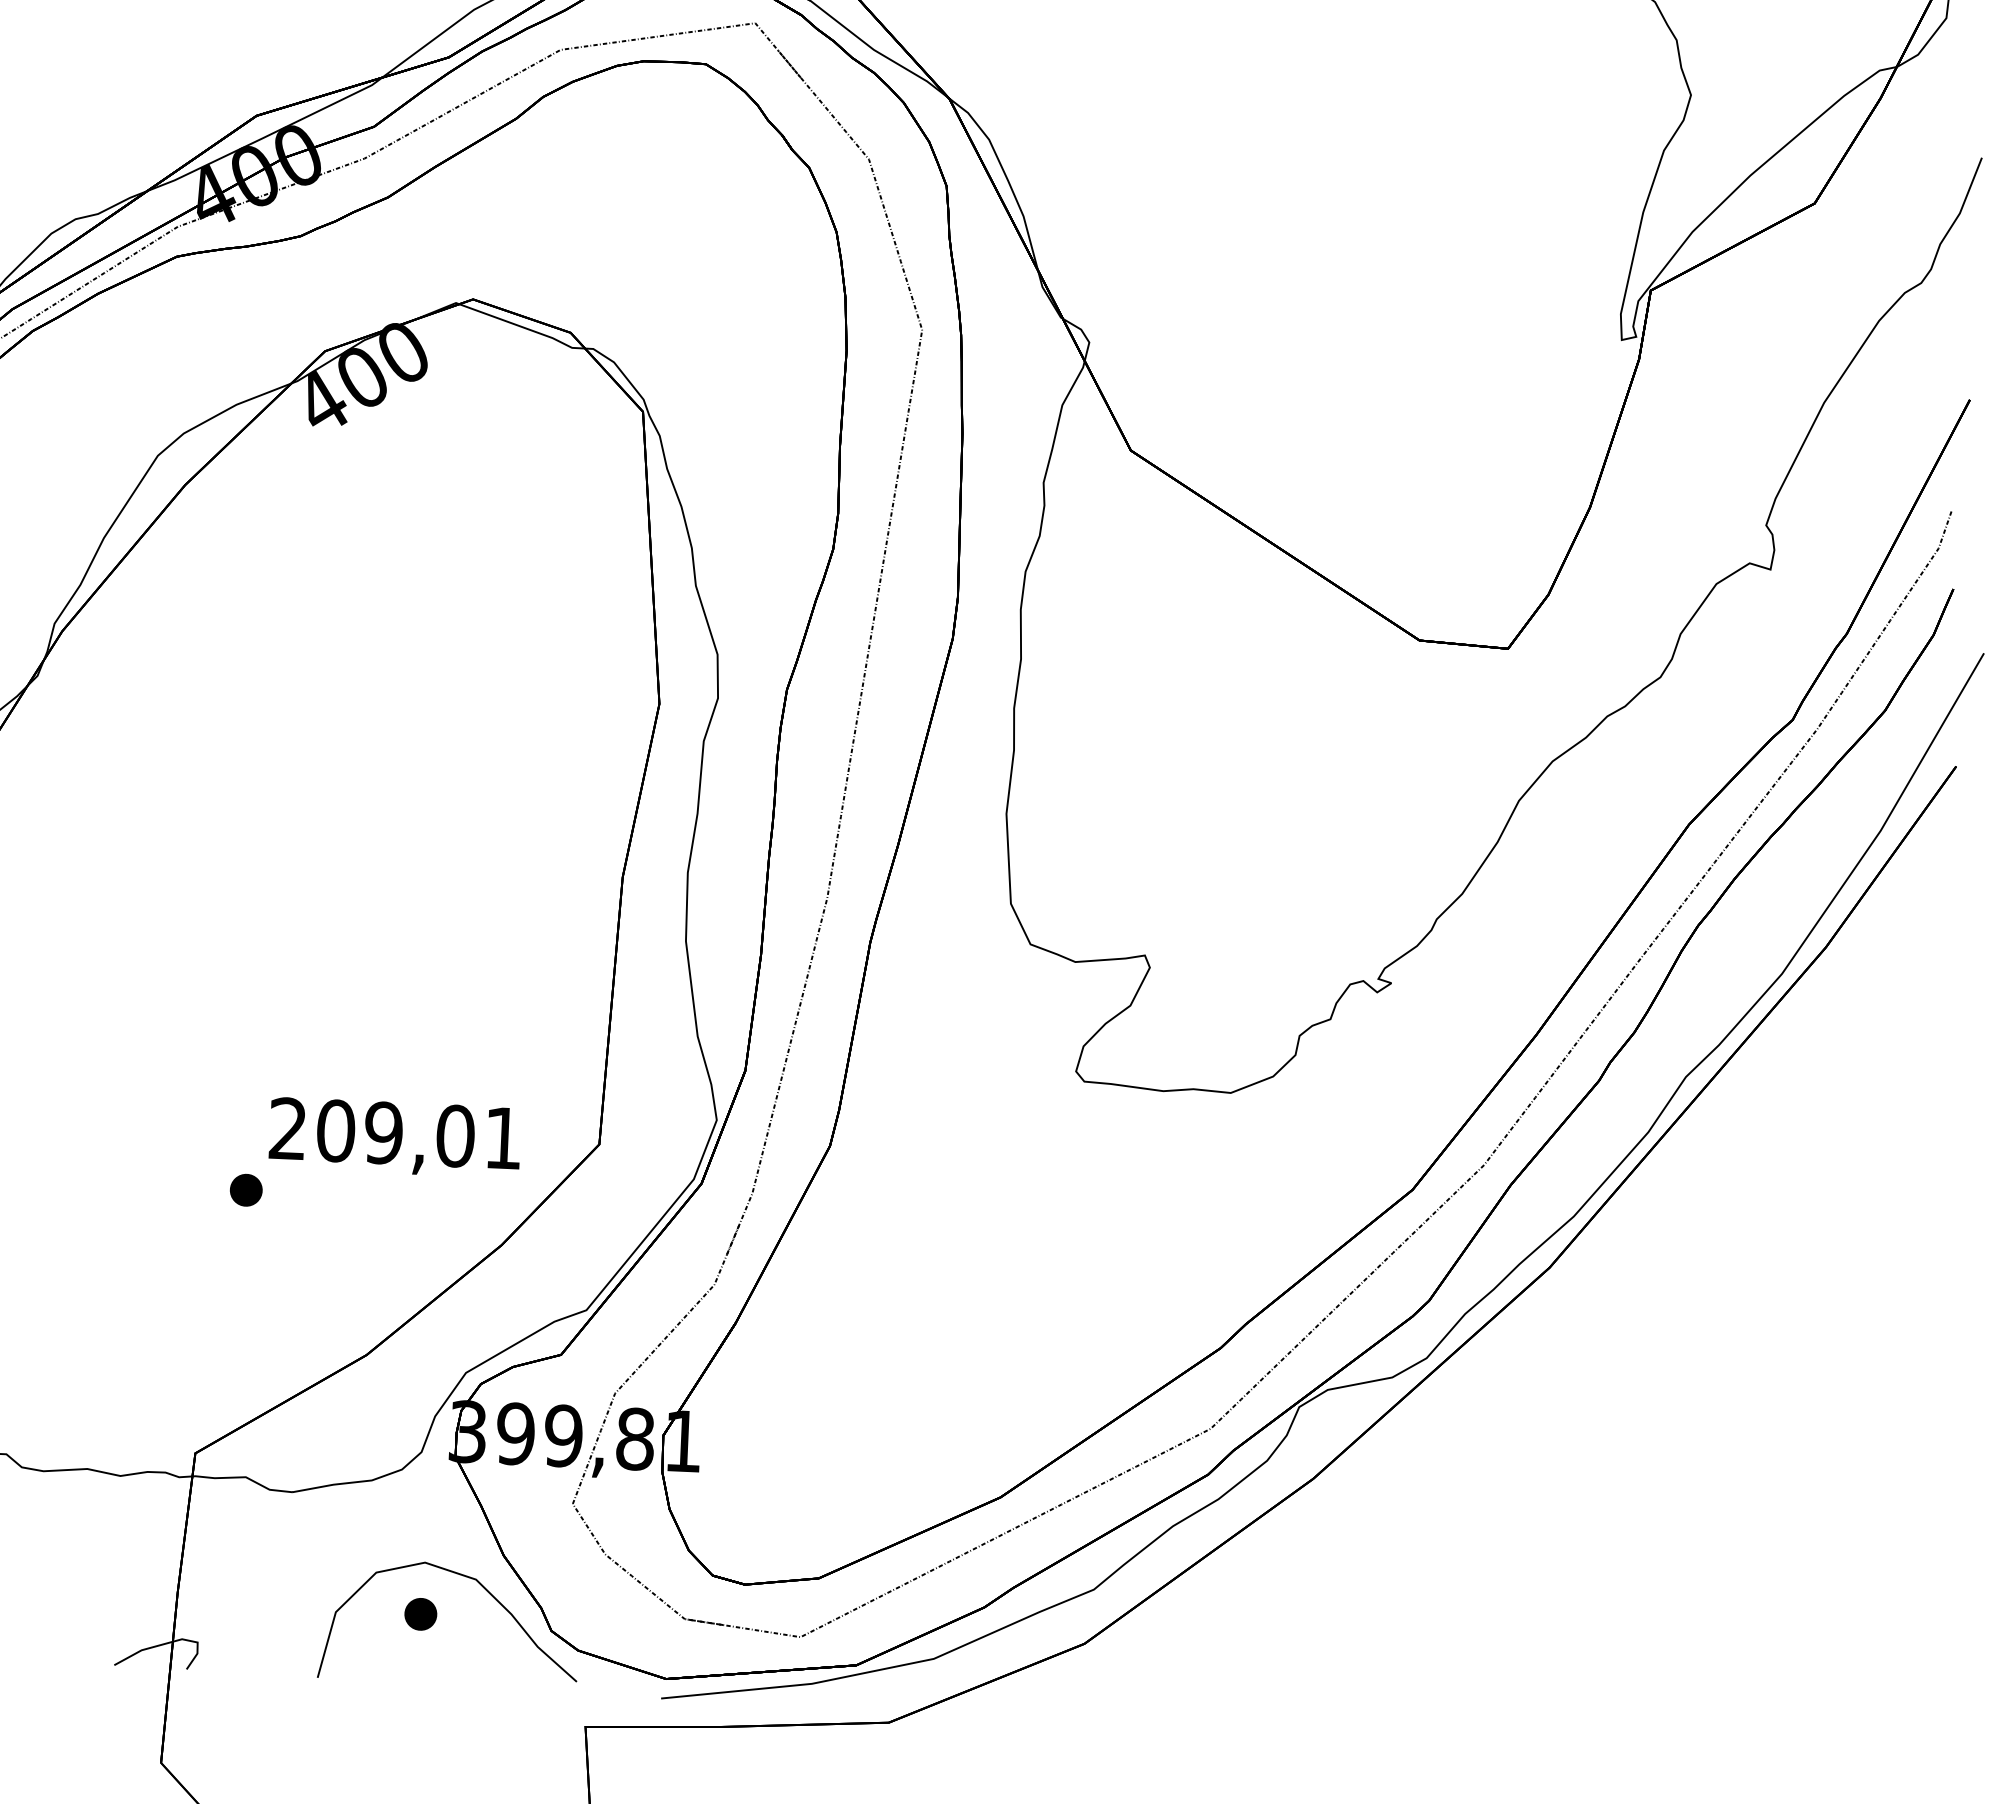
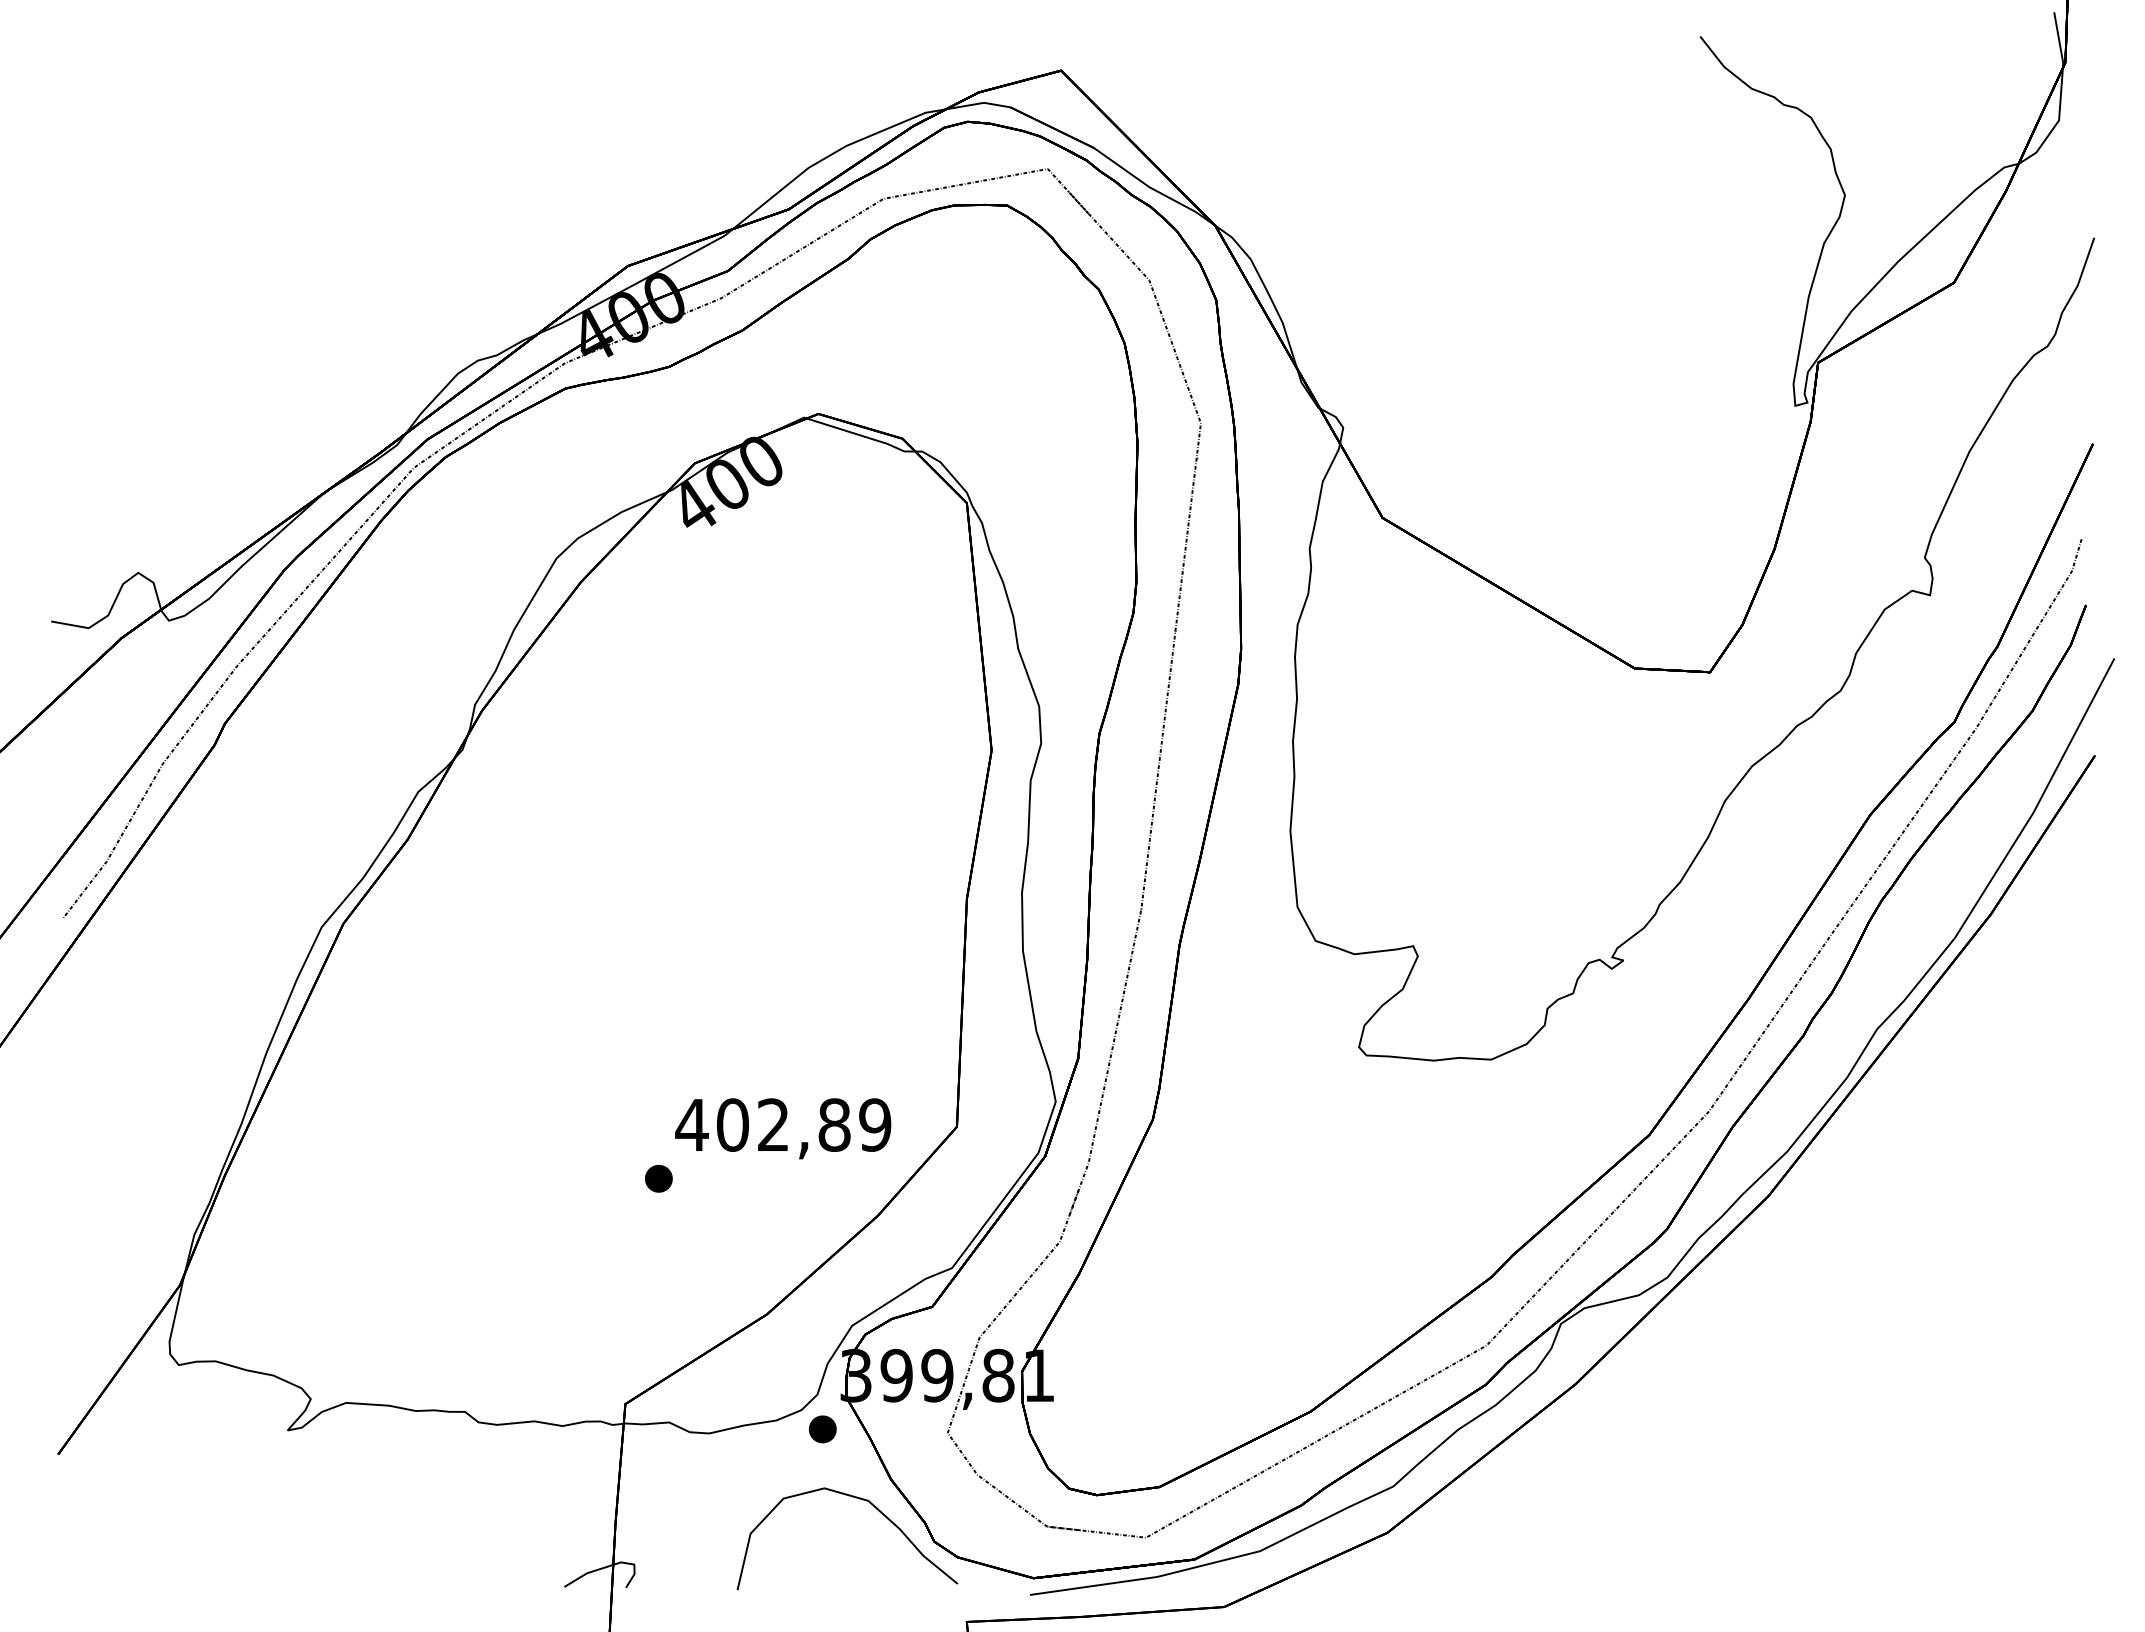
text: (395, 1132) -> (783, 1124), 209,01 -> 402,89
part: (420, 1614) -> (822, 1429), moved

